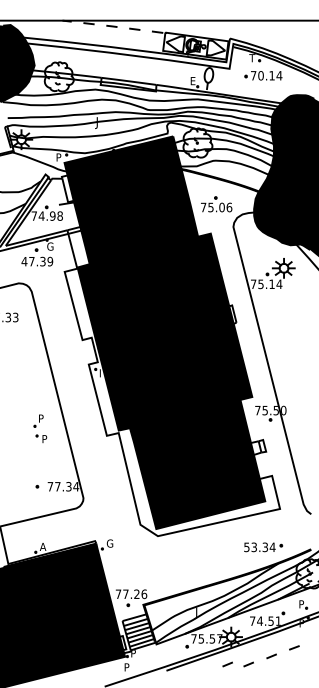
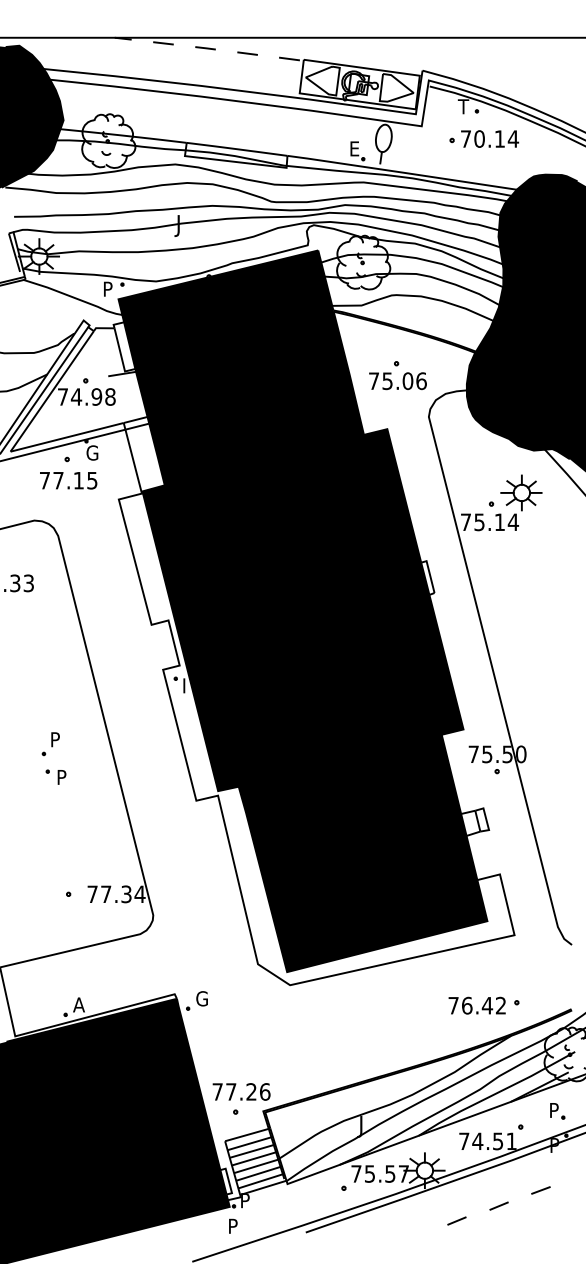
text: (37, 261) -> (68, 480), 47.39 -> 77.15
part: (40, 428) -> (54, 757), moved
text: (259, 547) -> (476, 1005), 53.34 -> 76.42
line: (227, 664) -> (417, 1221), removed

